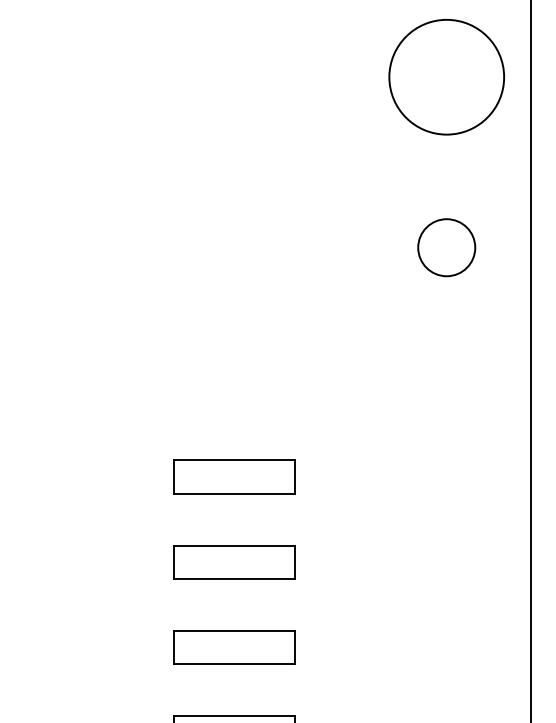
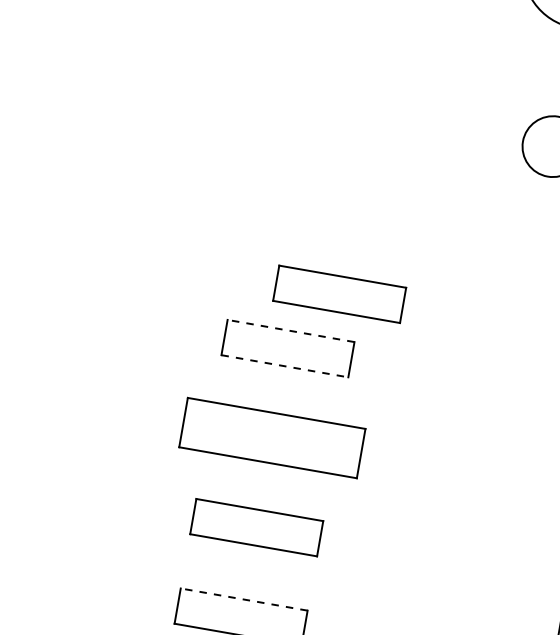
part: (273, 418) -> (339, 294), added
line: (233, 460) -> (290, 330), solid -> dashed
line: (234, 493) -> (285, 365), solid -> dashed
part: (234, 562) -> (272, 438), size x1.4
line: (233, 716) -> (243, 599), solid -> dashed

